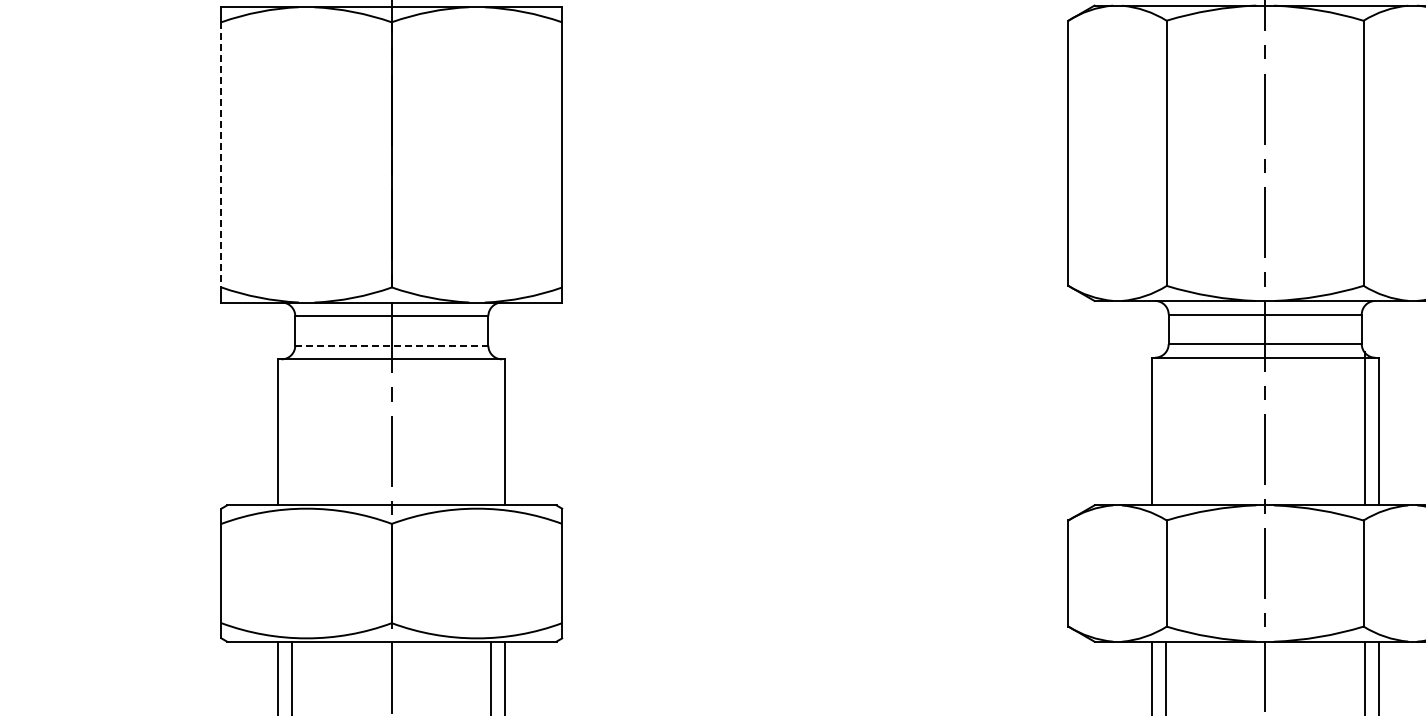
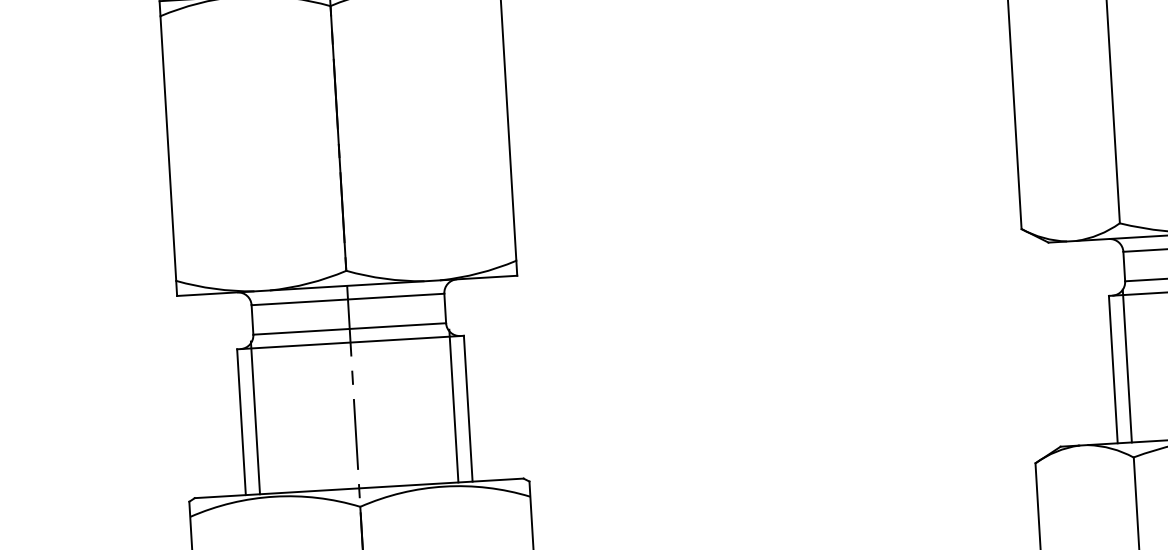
line: (221, 154) -> (168, 148), dashed -> solid
line: (391, 345) -> (349, 328), dashed -> solid
line: (292, 428) -> (255, 417), added
line: (491, 428) -> (454, 405), added
line: (1165, 428) -> (1126, 365), added

